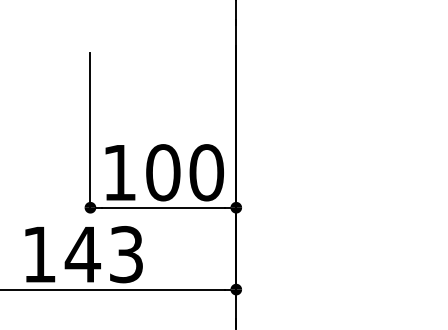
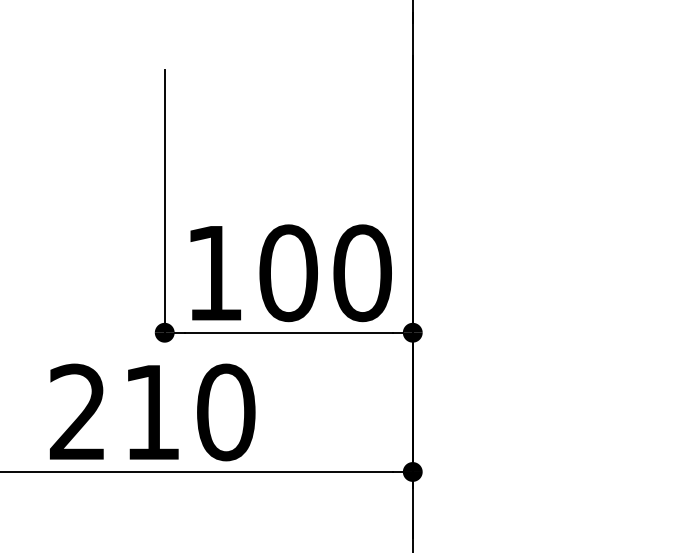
text: (83, 254) -> (152, 412), 143 -> 210

